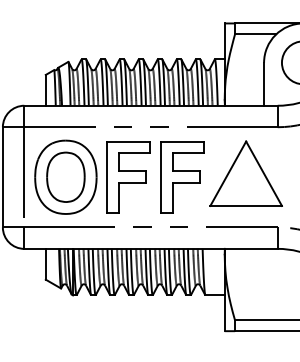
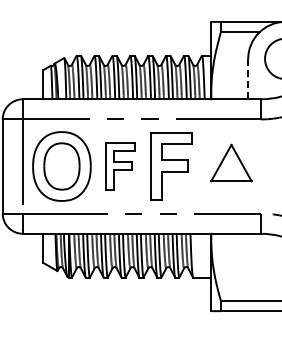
line: (264, 83) -> (248, 78), solid -> dashed
part: (246, 173) -> (231, 162), size x0.6
part: (128, 177) -> (120, 166), size x0.7

